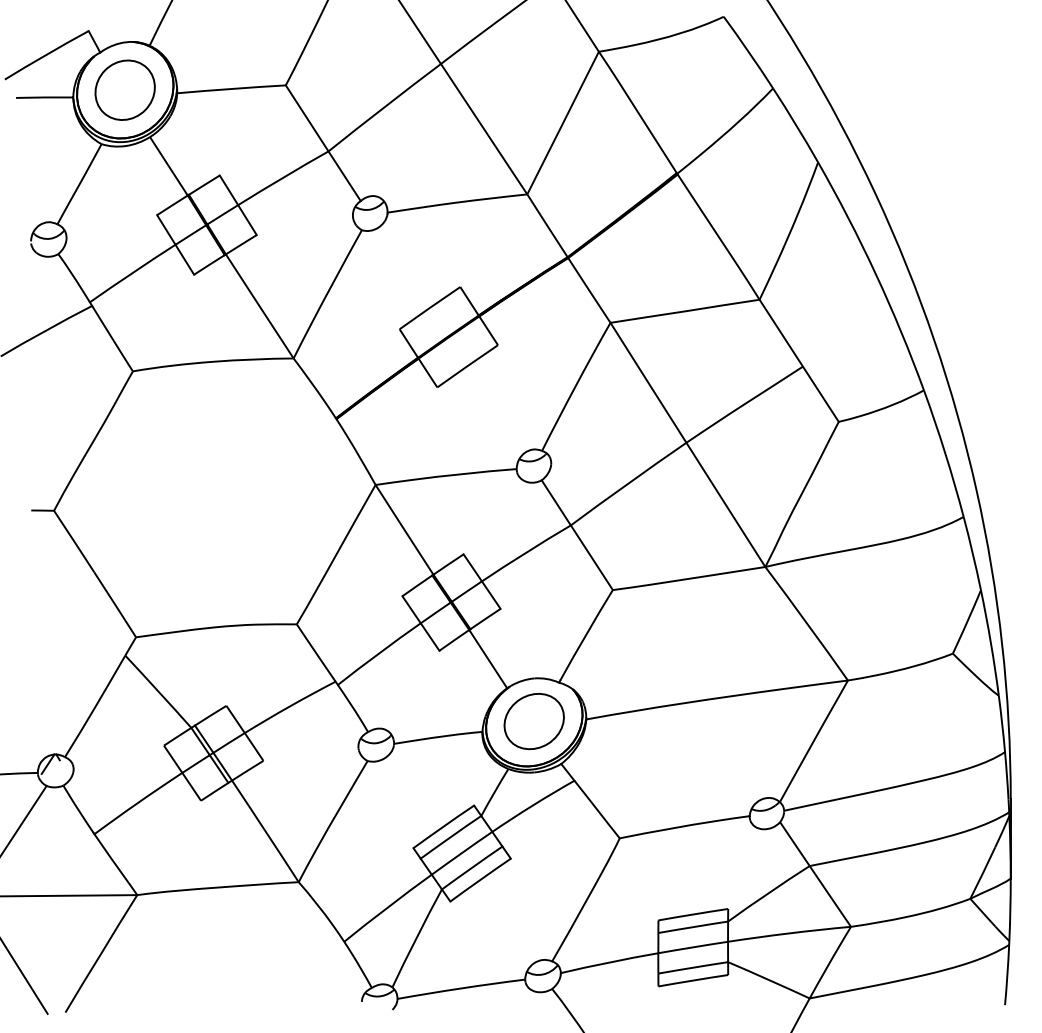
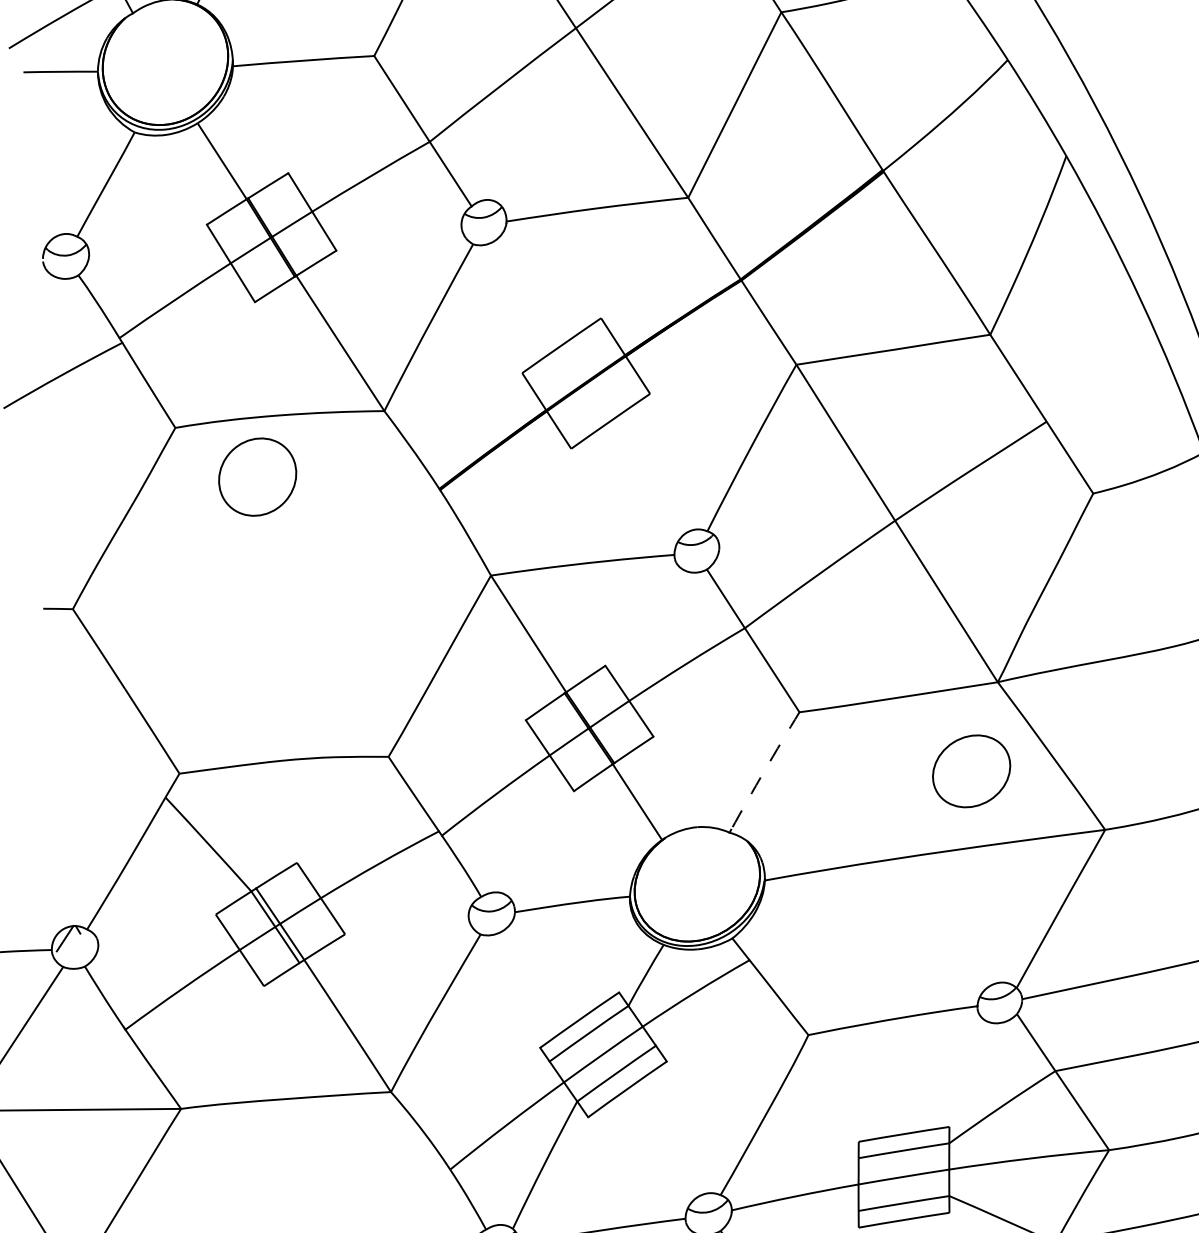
part: (124, 89) -> (256, 476), moved
arc: (586, 634) -> (765, 770), solid -> dashed
part: (533, 721) -> (970, 771), moved

